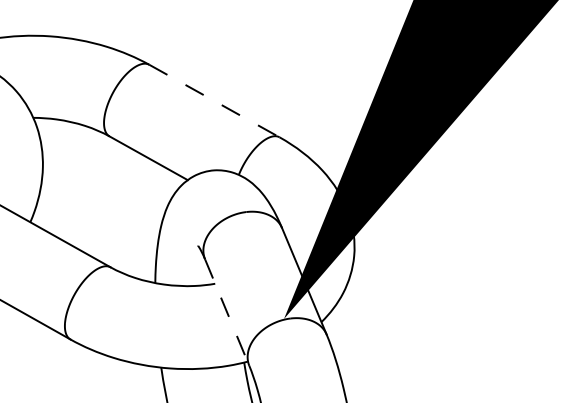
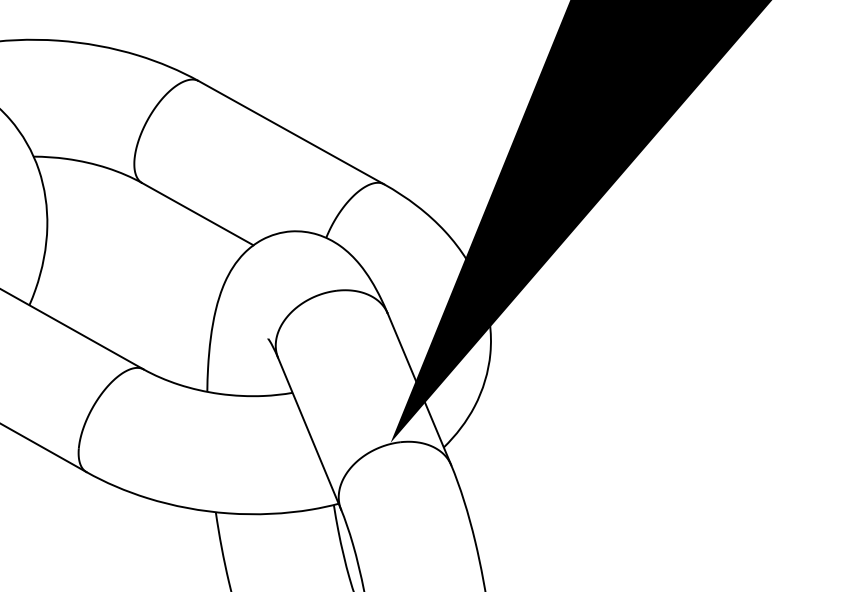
line: (214, 100) -> (291, 132), dashed -> solid
line: (227, 313) -> (309, 434), dashed -> solid

